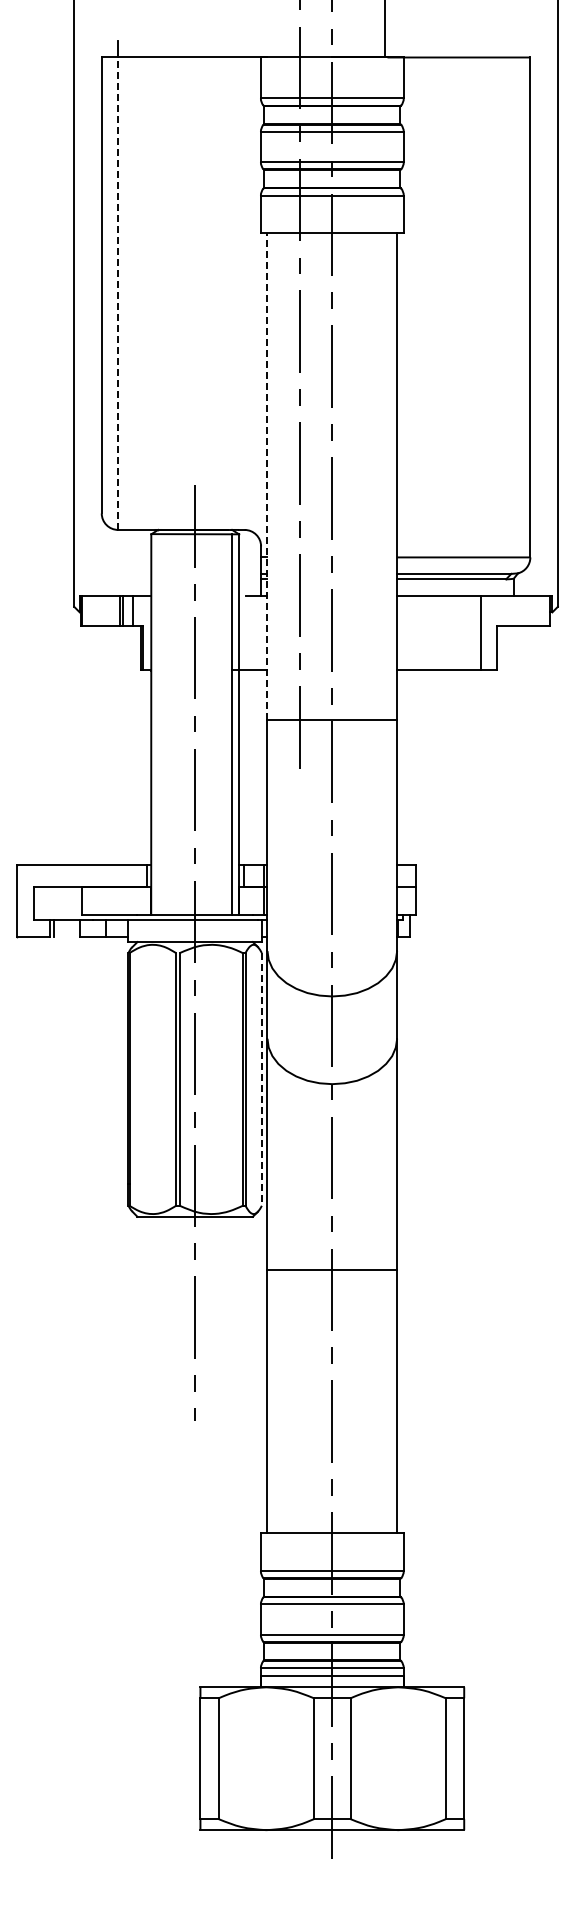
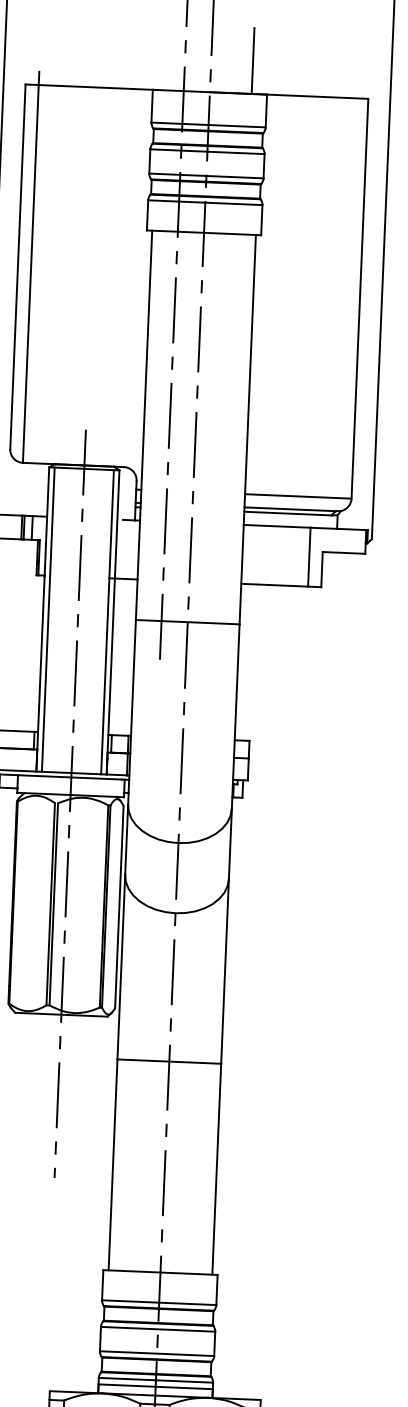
line: (118, 293) -> (31, 273), dashed -> solid
line: (267, 476) -> (144, 425), dashed -> solid
line: (158, 724) -> (48, 619), added
line: (261, 1079) -> (119, 907), dashed -> solid

